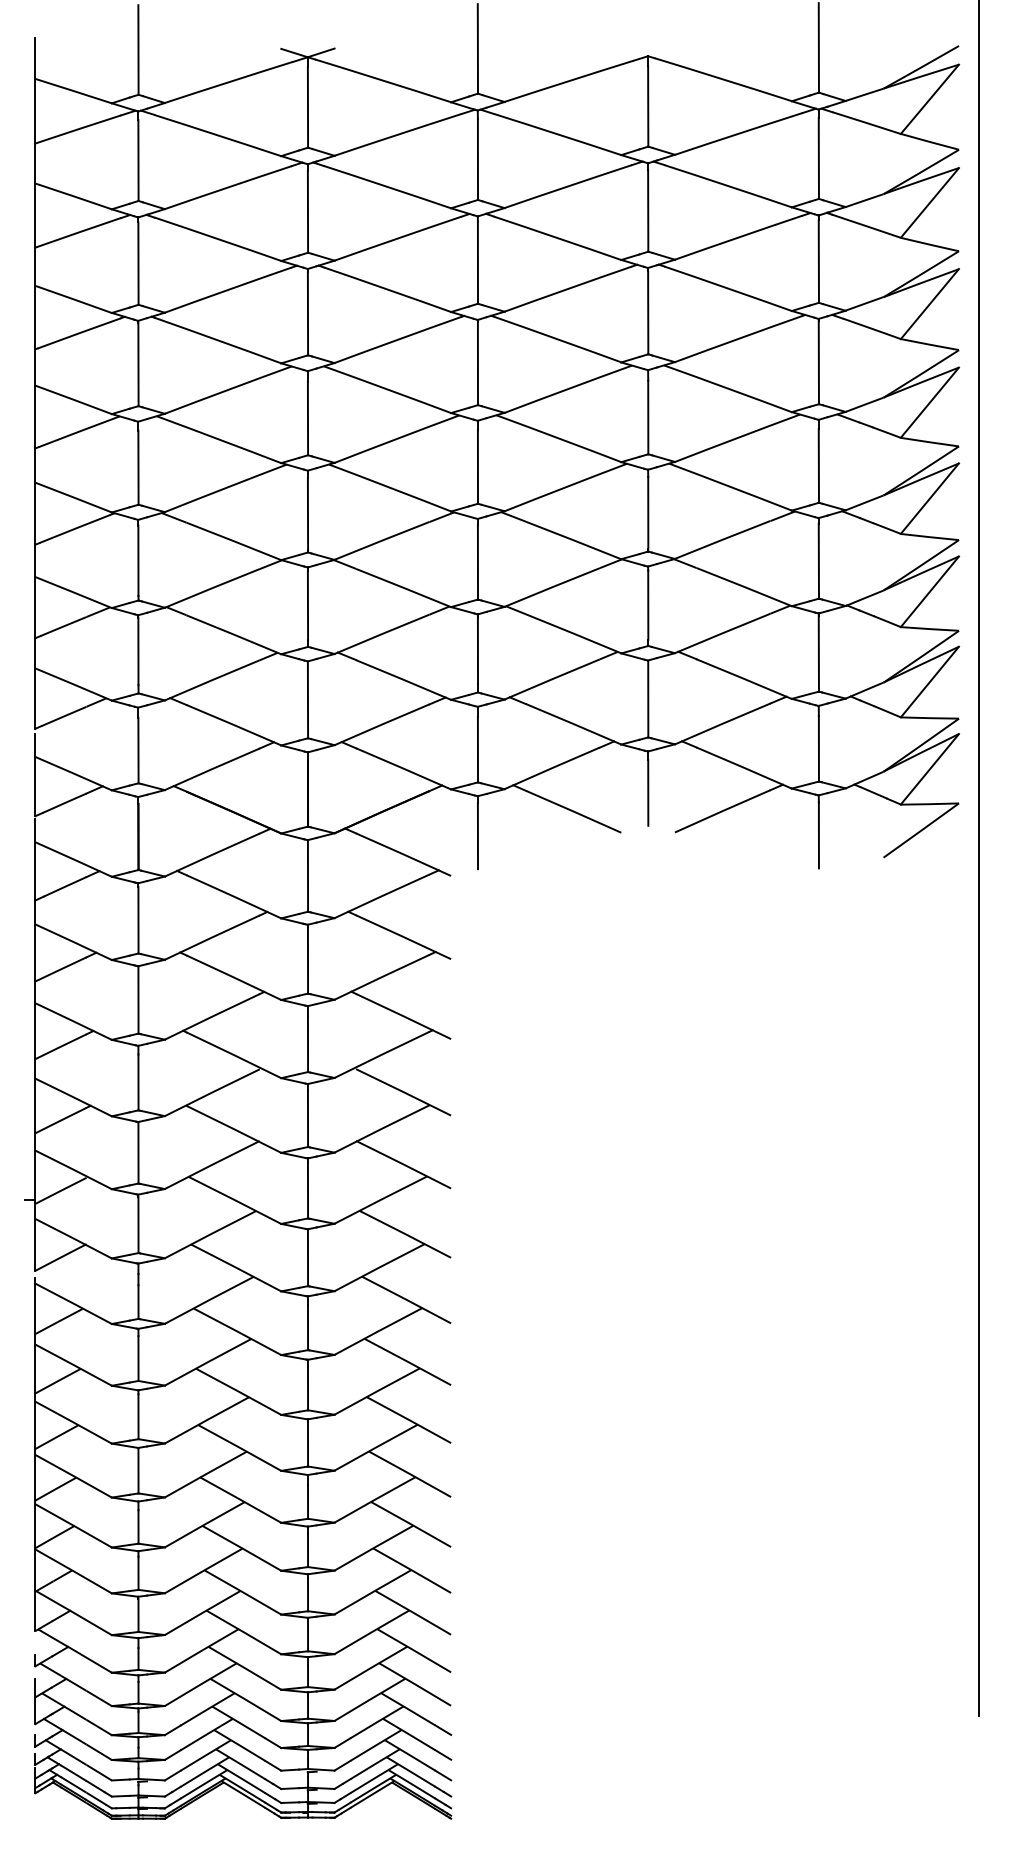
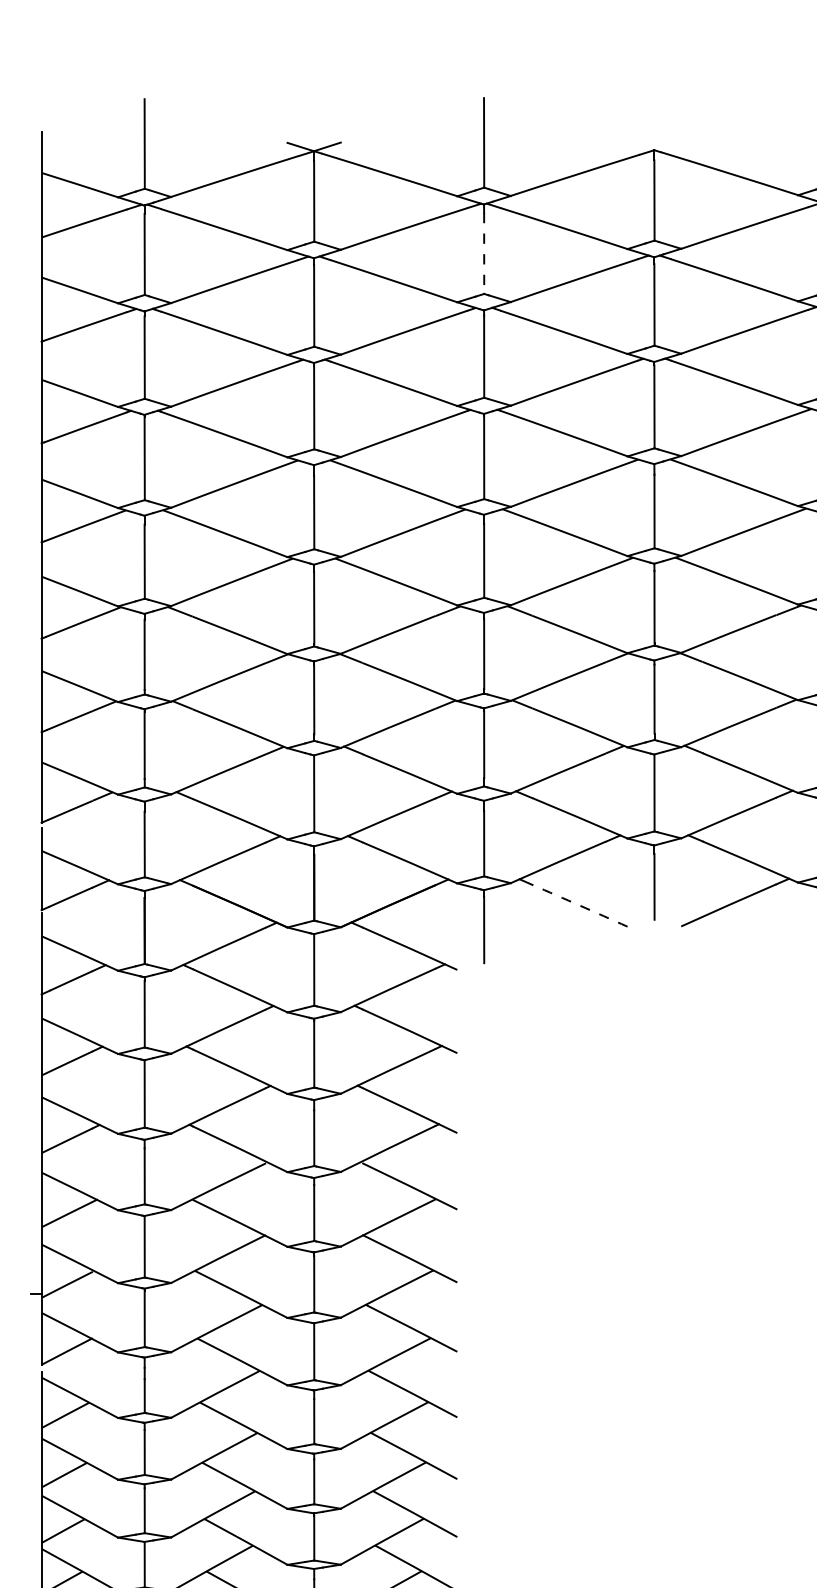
line: (477, 159) -> (483, 253), solid -> dashed
arc: (573, 811) -> (579, 905), solid -> dashed

